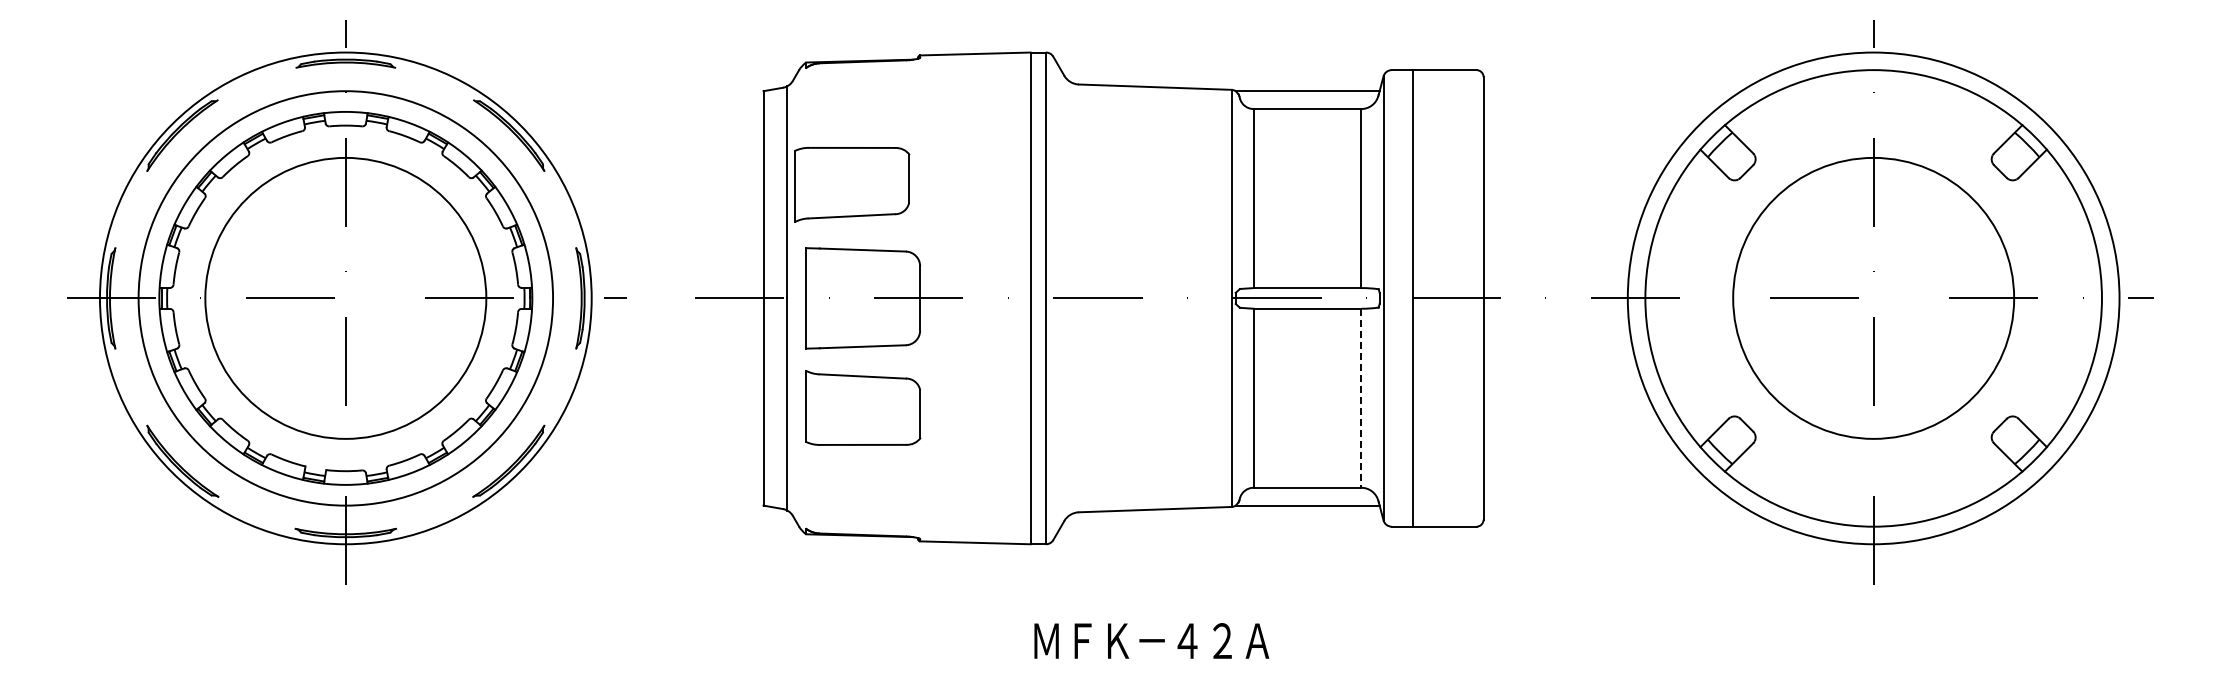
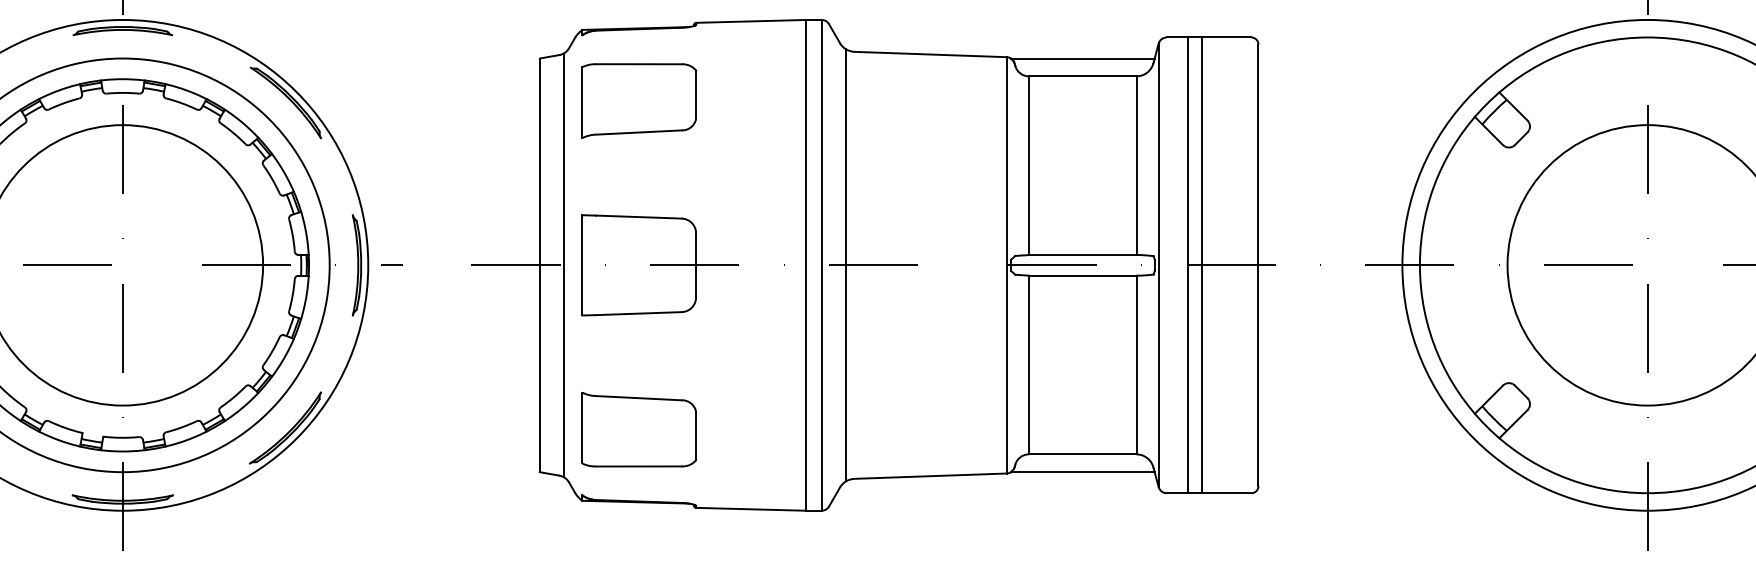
part: (852, 184) -> (639, 100), moved
line: (1070, 297) -> (846, 264), added
line: (1427, 298) -> (1202, 265), added
line: (1361, 398) -> (1136, 365), dashed -> solid
part: (863, 407) -> (639, 429), moved

